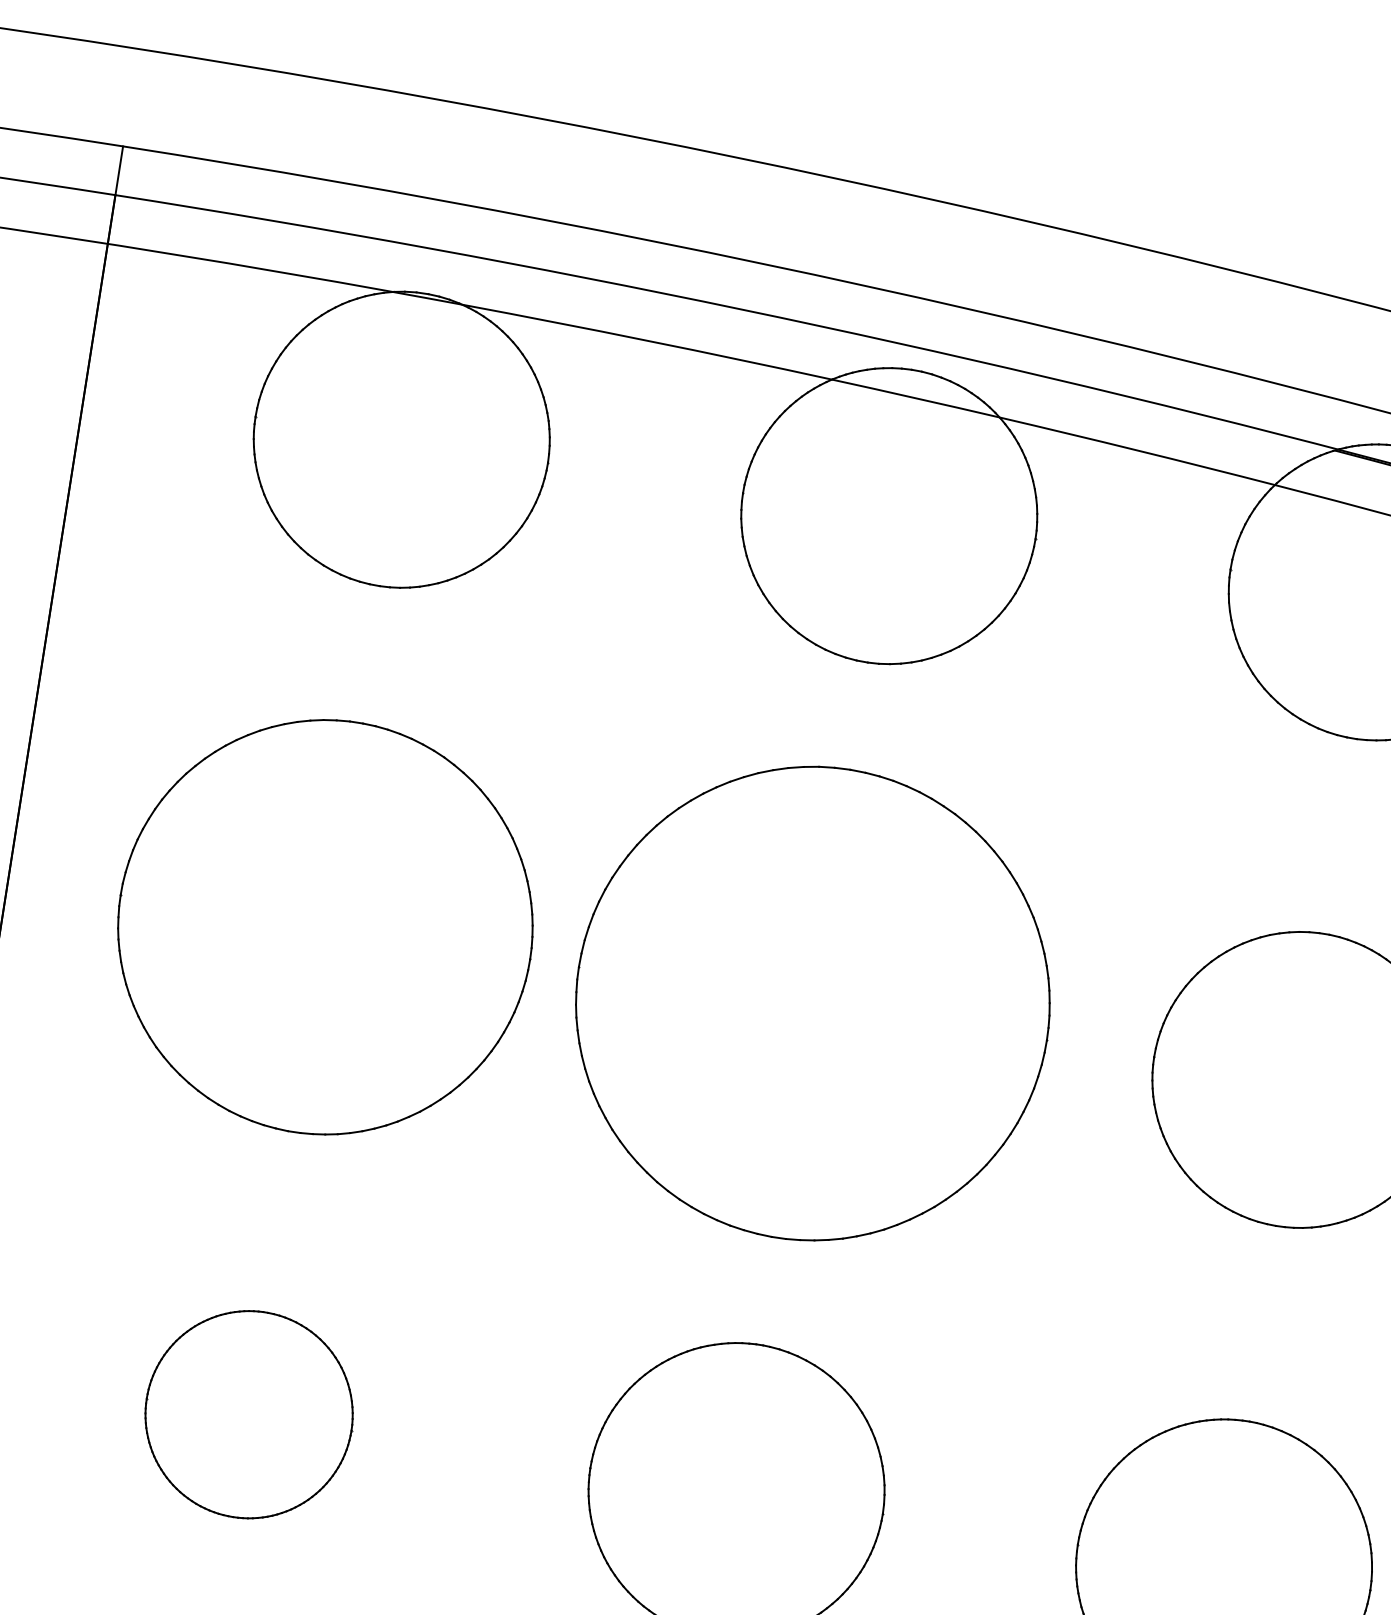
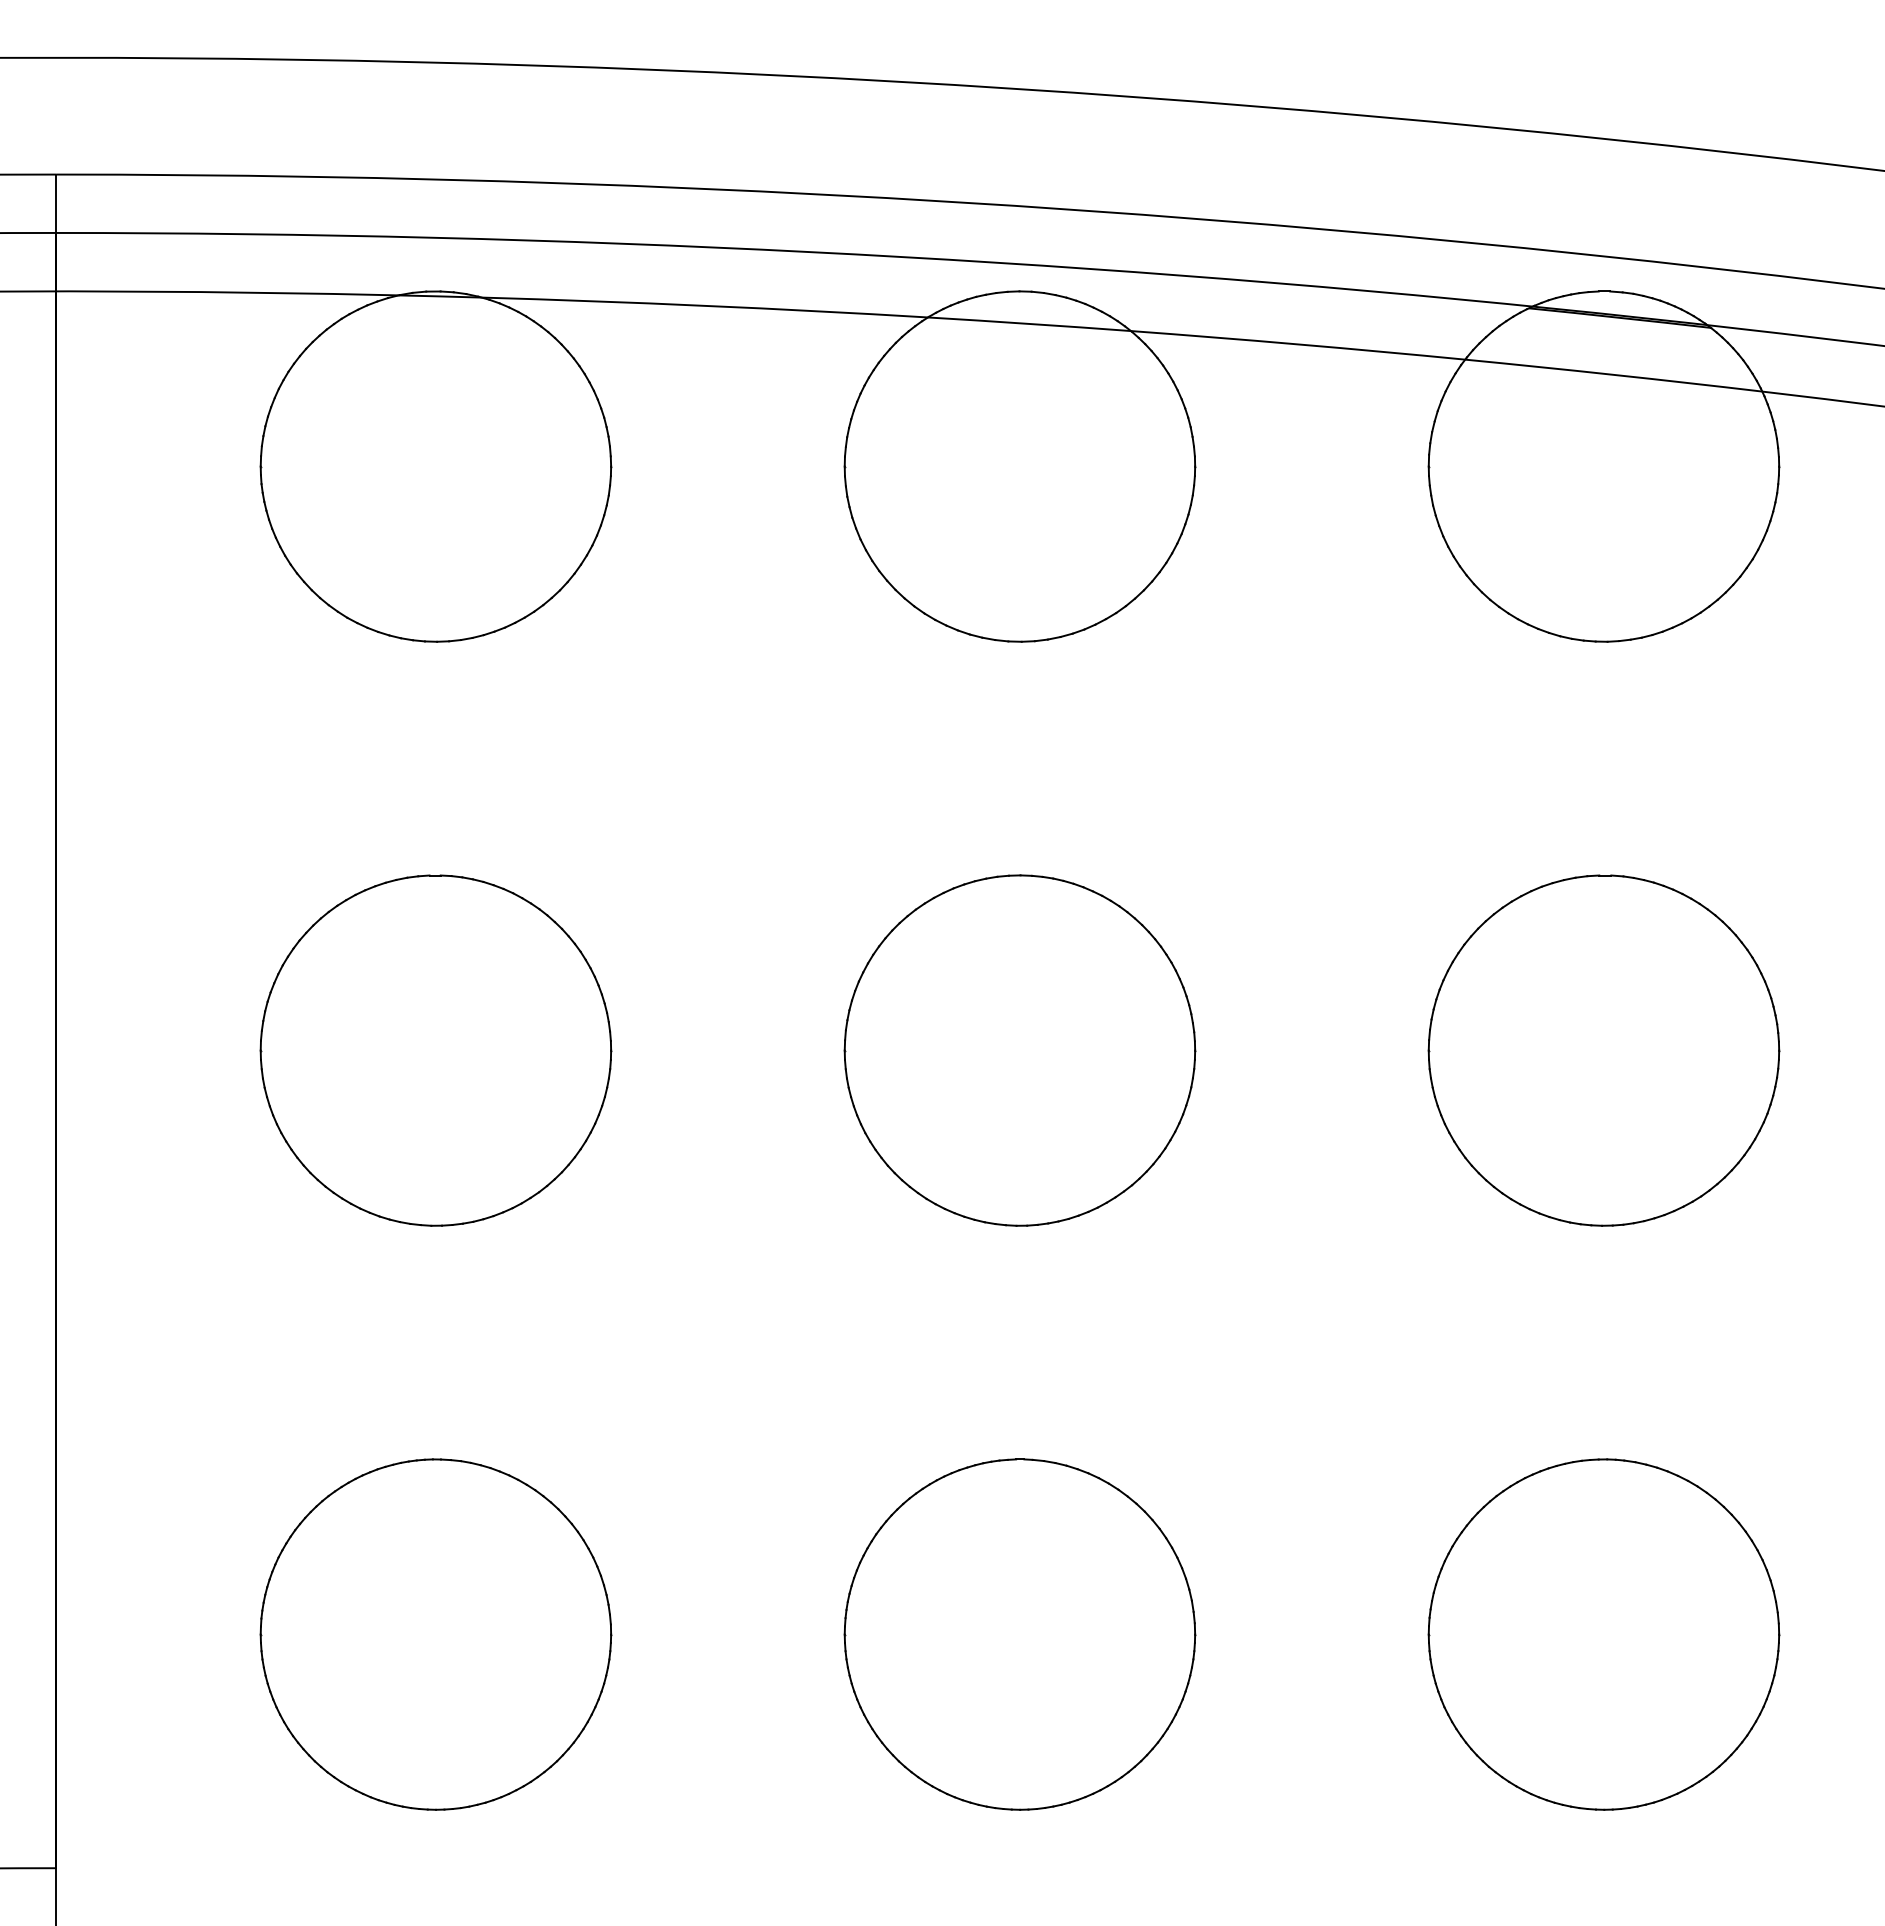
part: (325, 927) -> (435, 1050), size x0.71
part: (812, 1003) -> (1019, 1050), size x0.62
part: (248, 1414) -> (435, 1634), size x1.43

